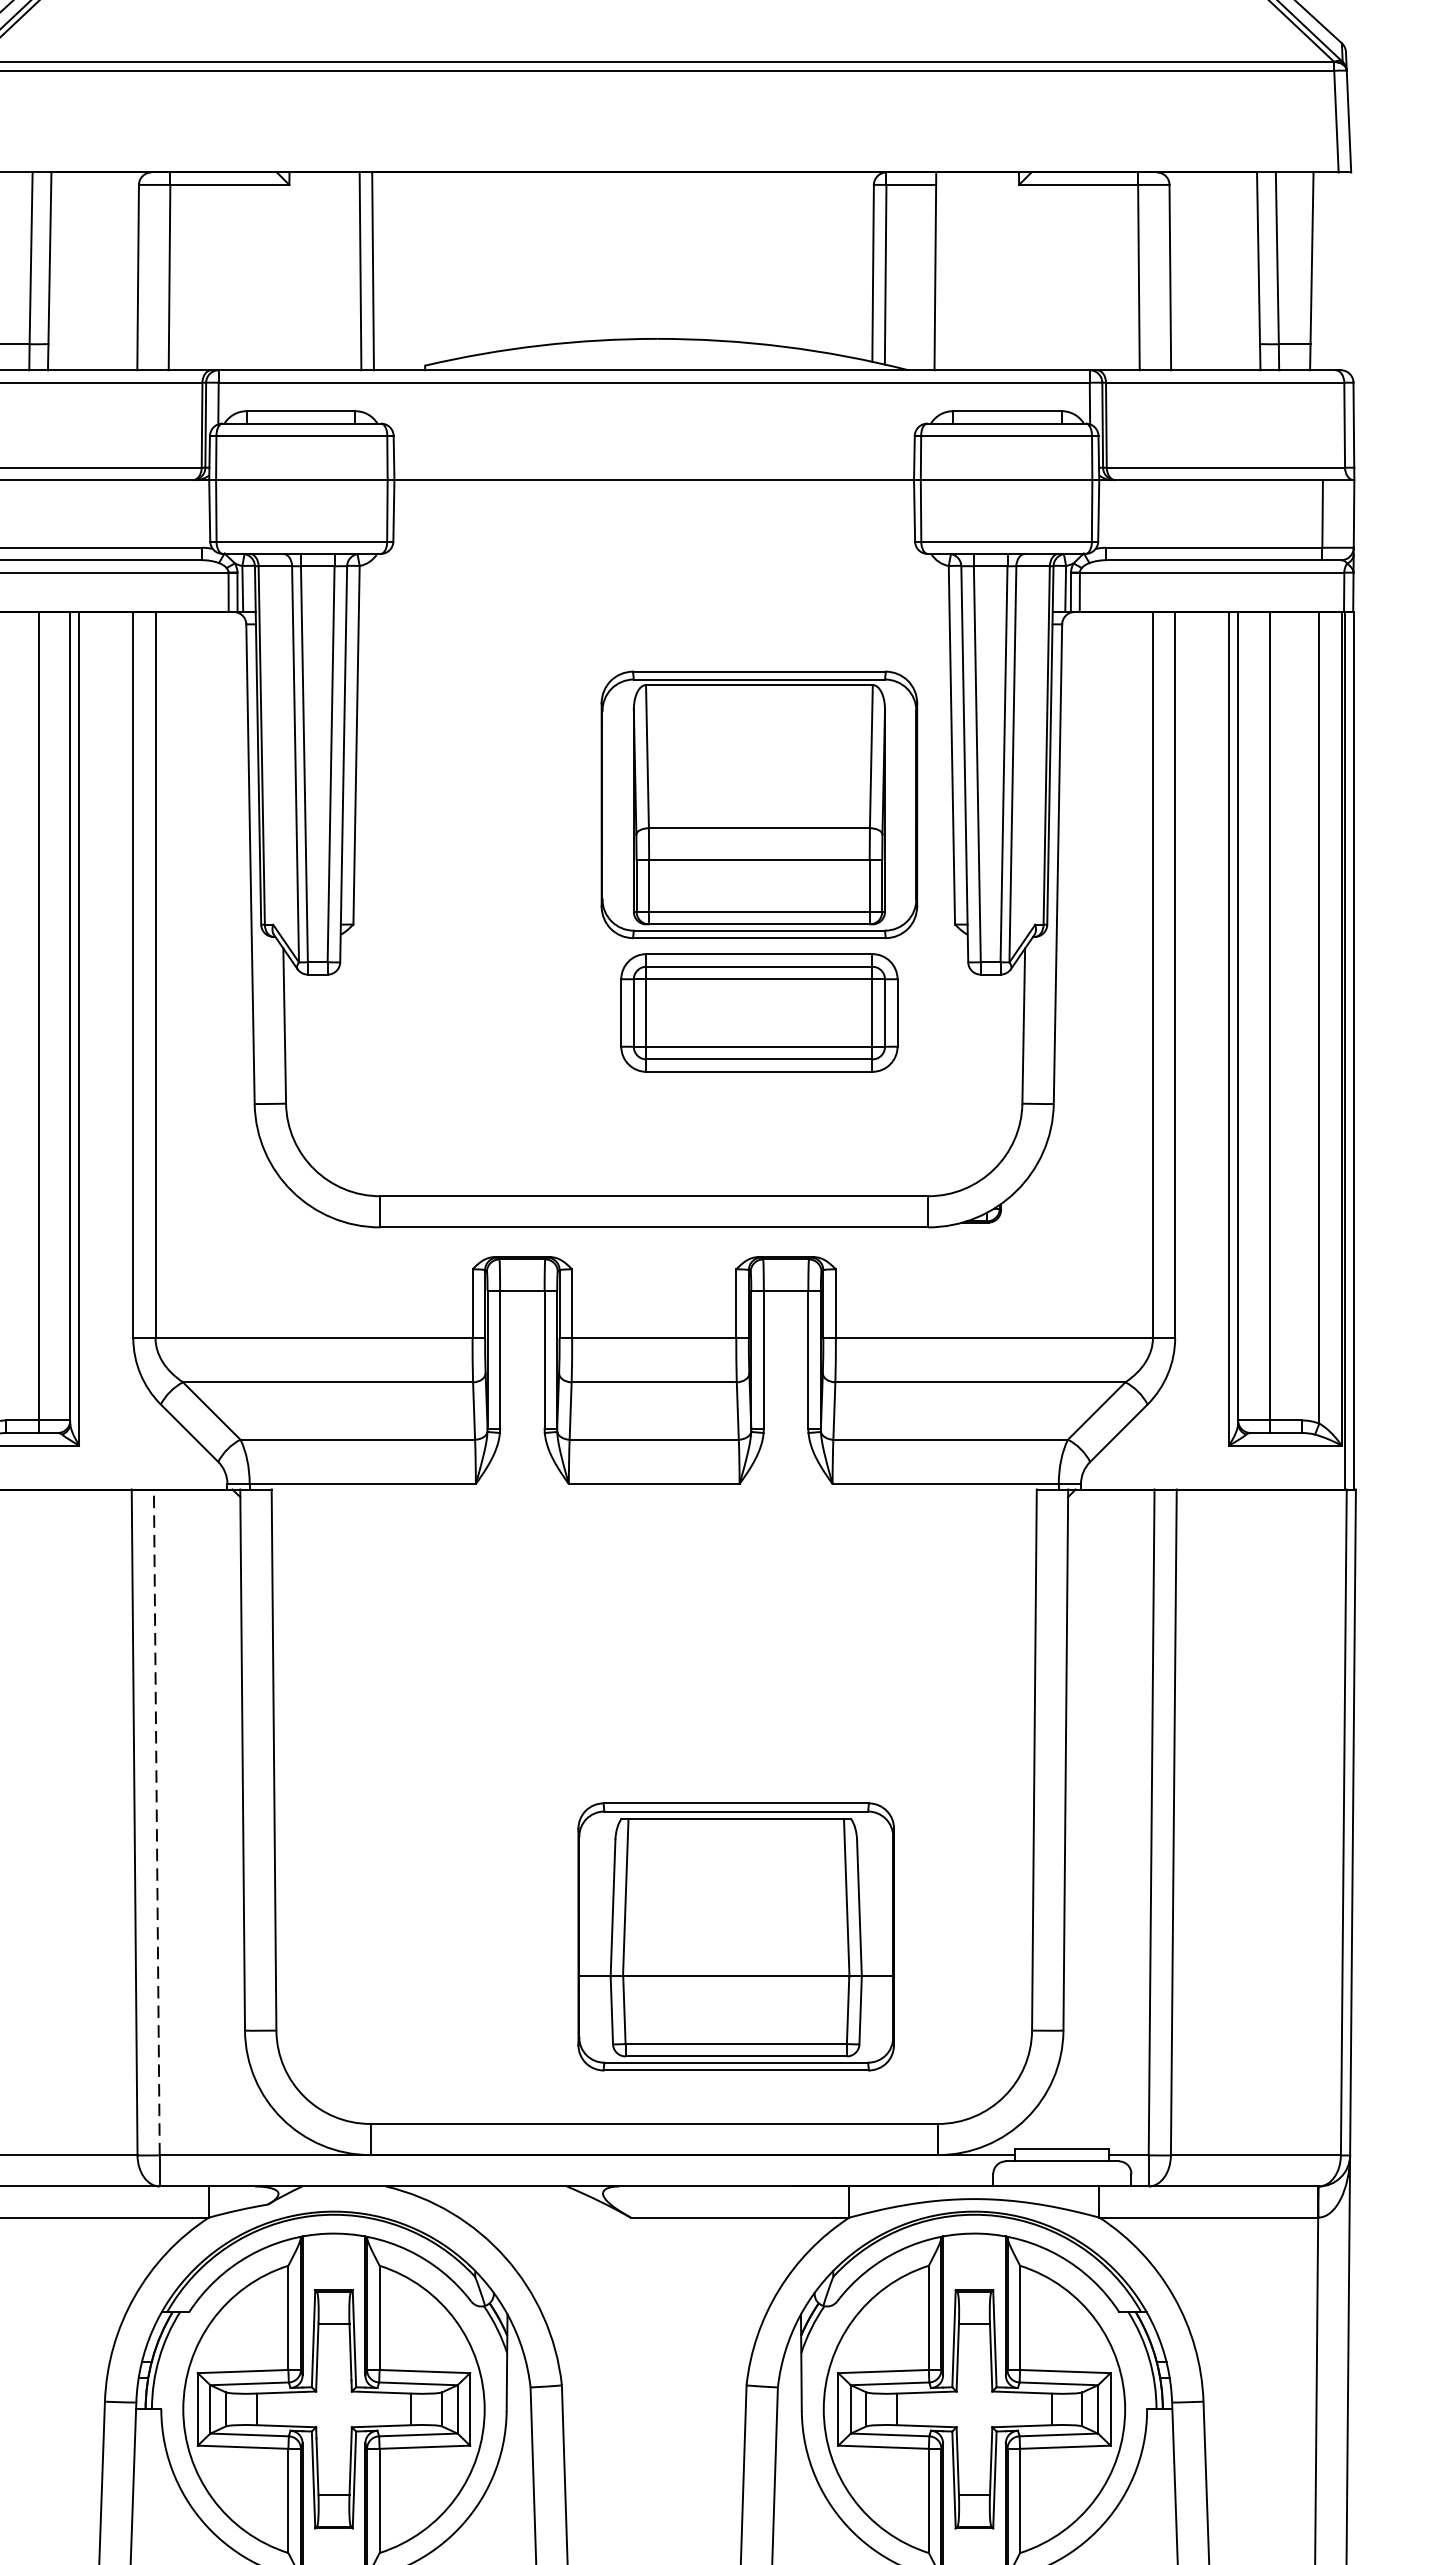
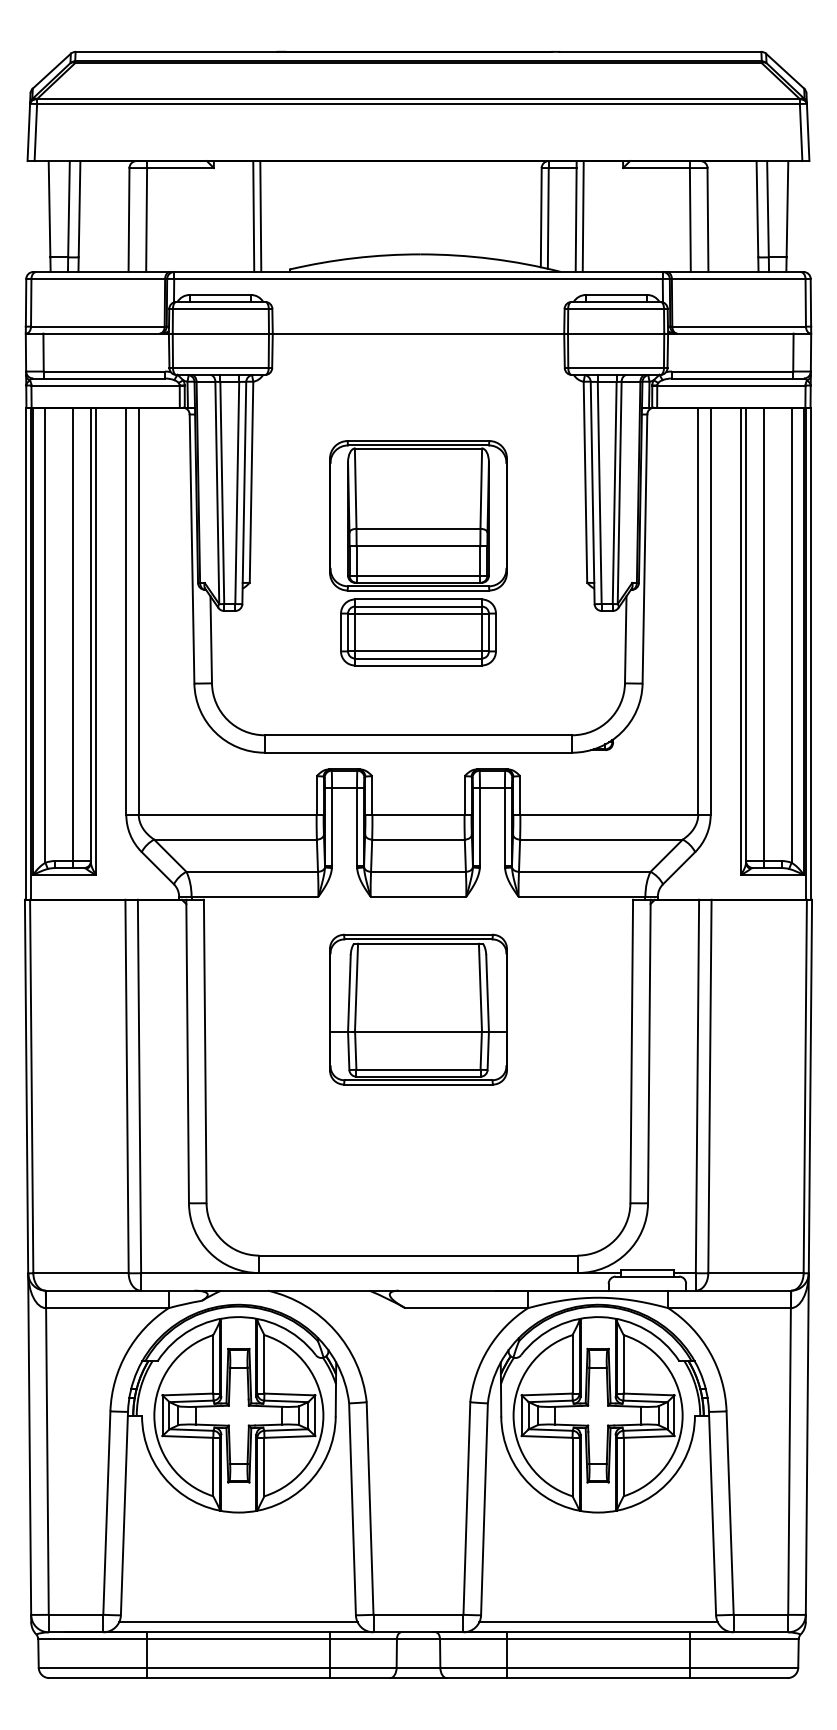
line: (946, 271) -> (582, 216), added
part: (759, 872) -> (418, 553), moved
line: (156, 1822) -> (139, 1086), dashed -> solid
part: (736, 1936) -> (418, 1009), moved

